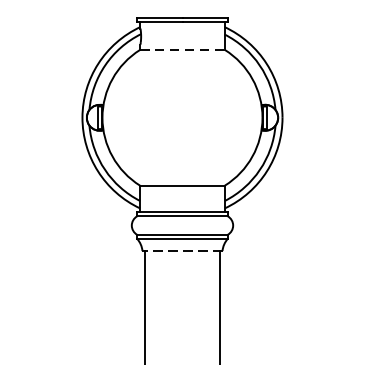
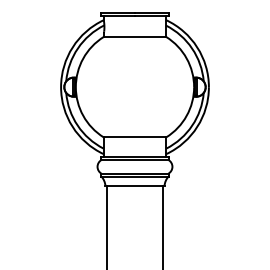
line: (183, 50) -> (135, 37), dashed -> solid
line: (181, 250) -> (134, 185), dashed -> solid

